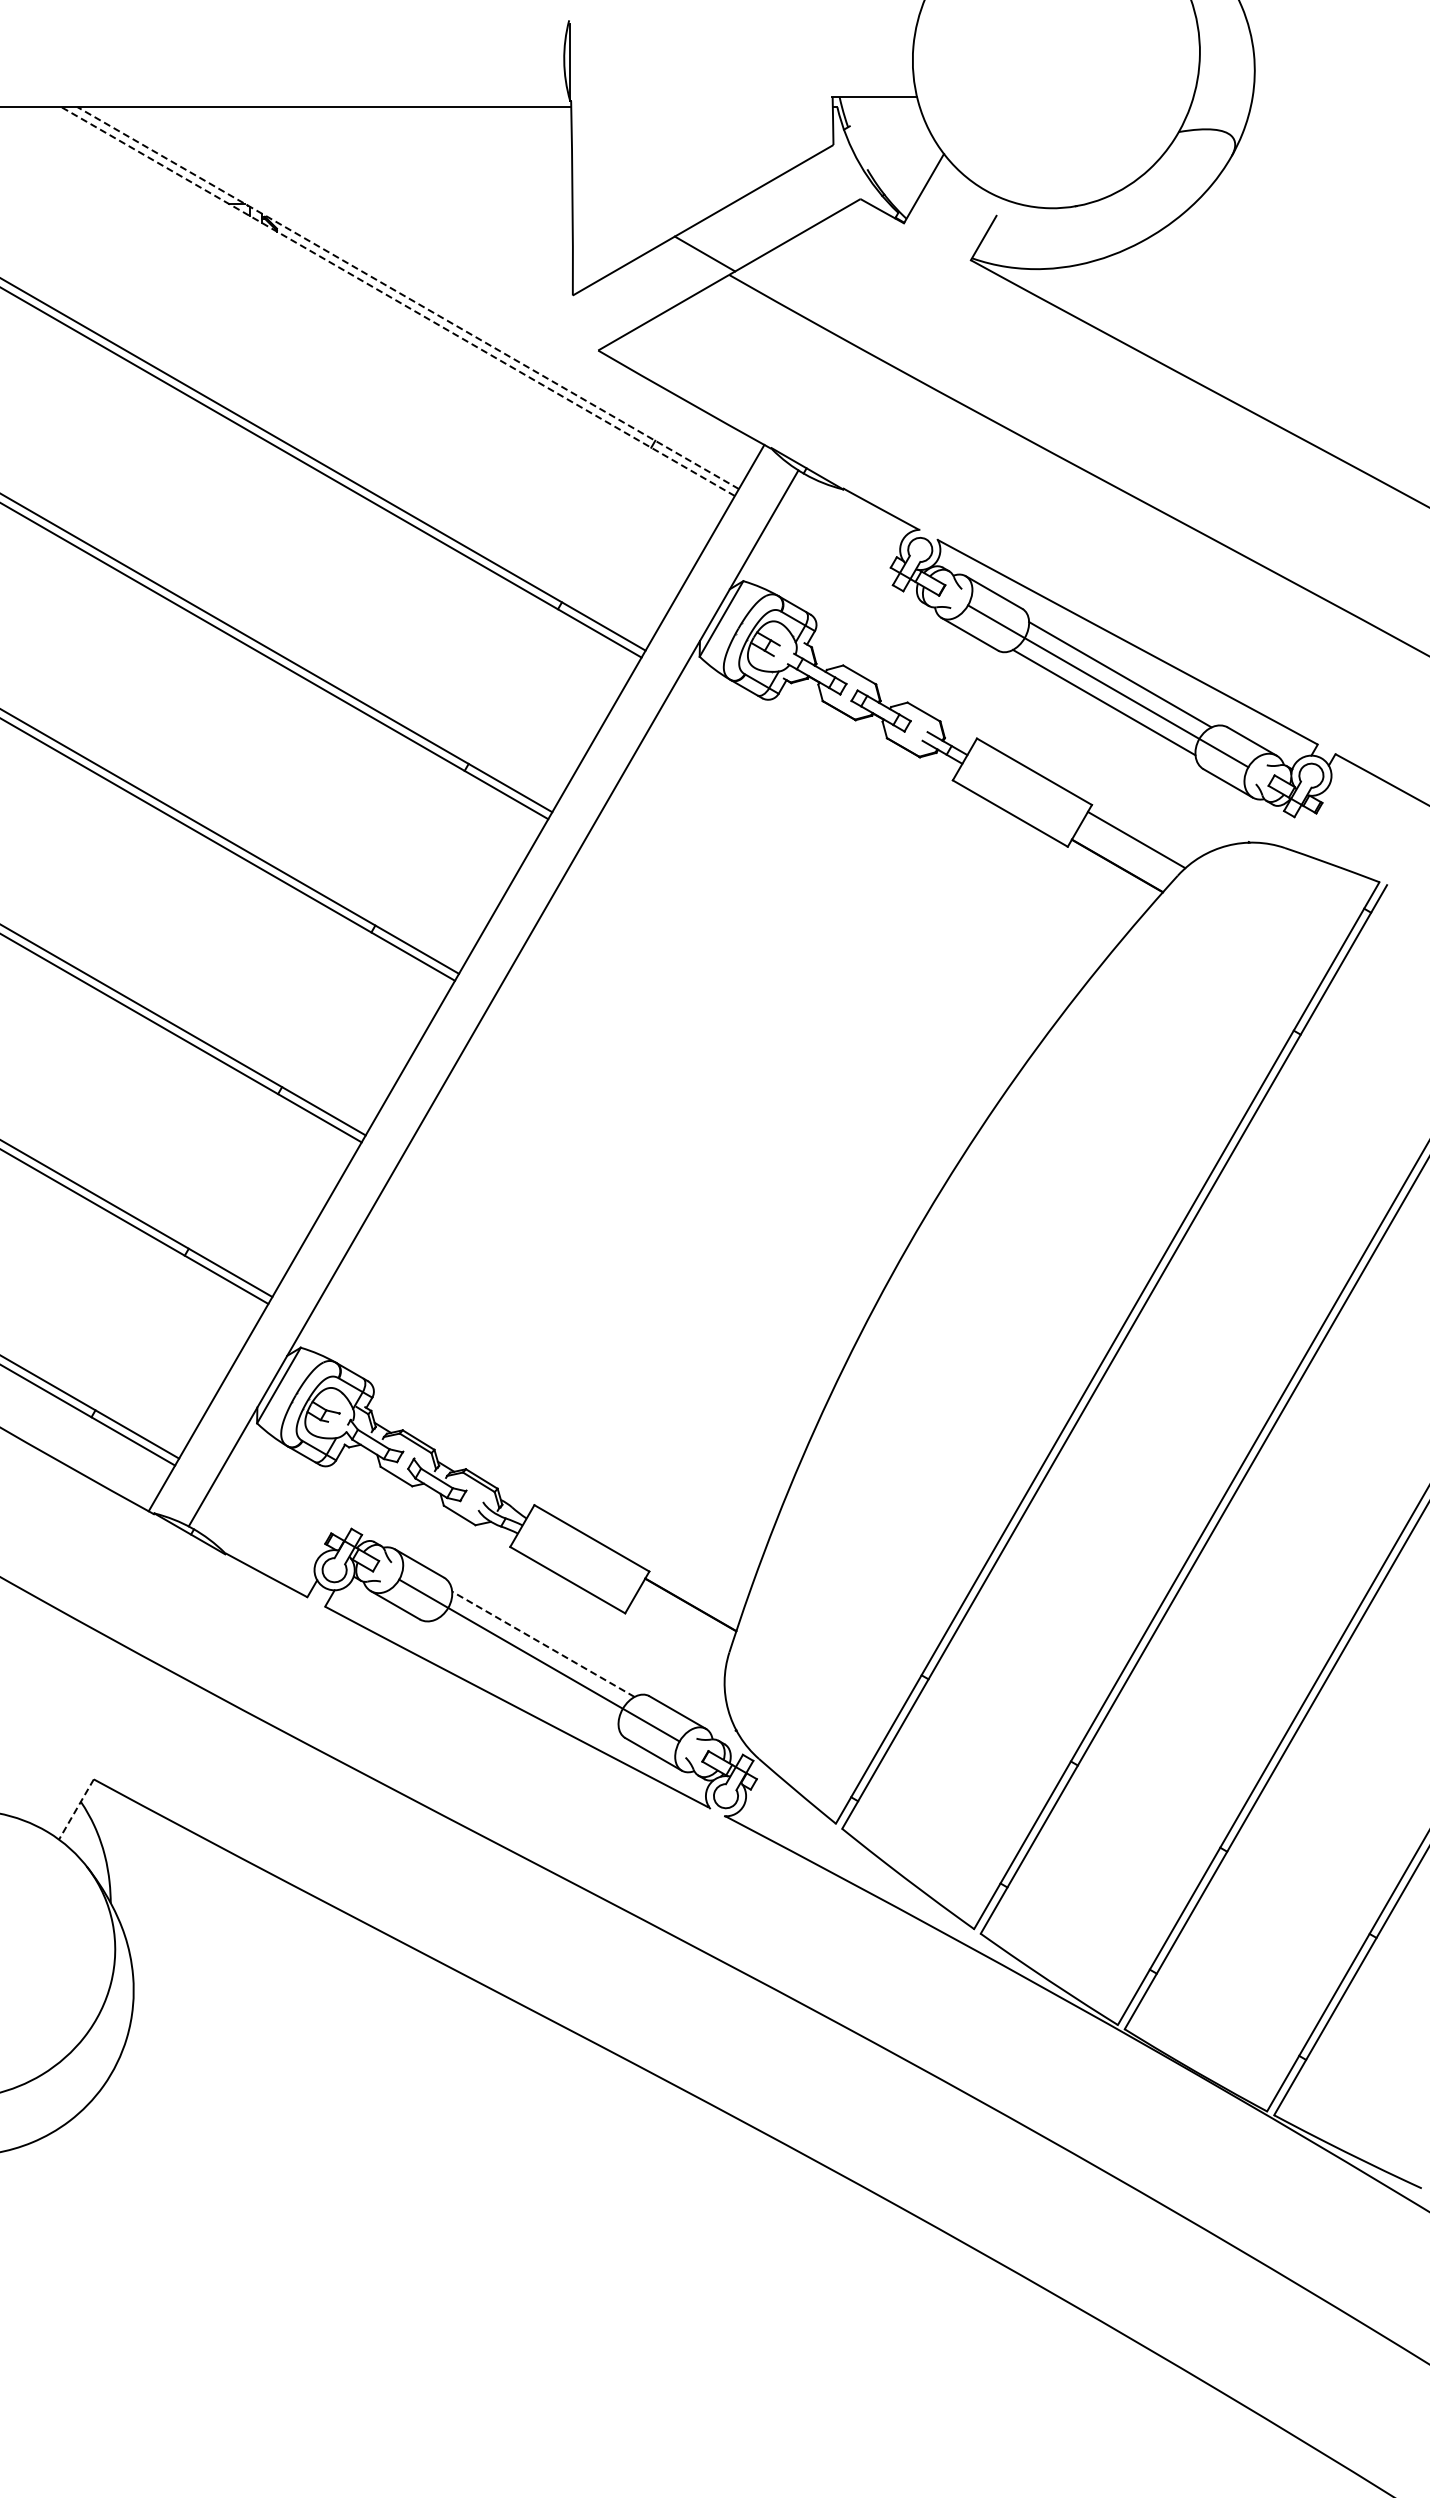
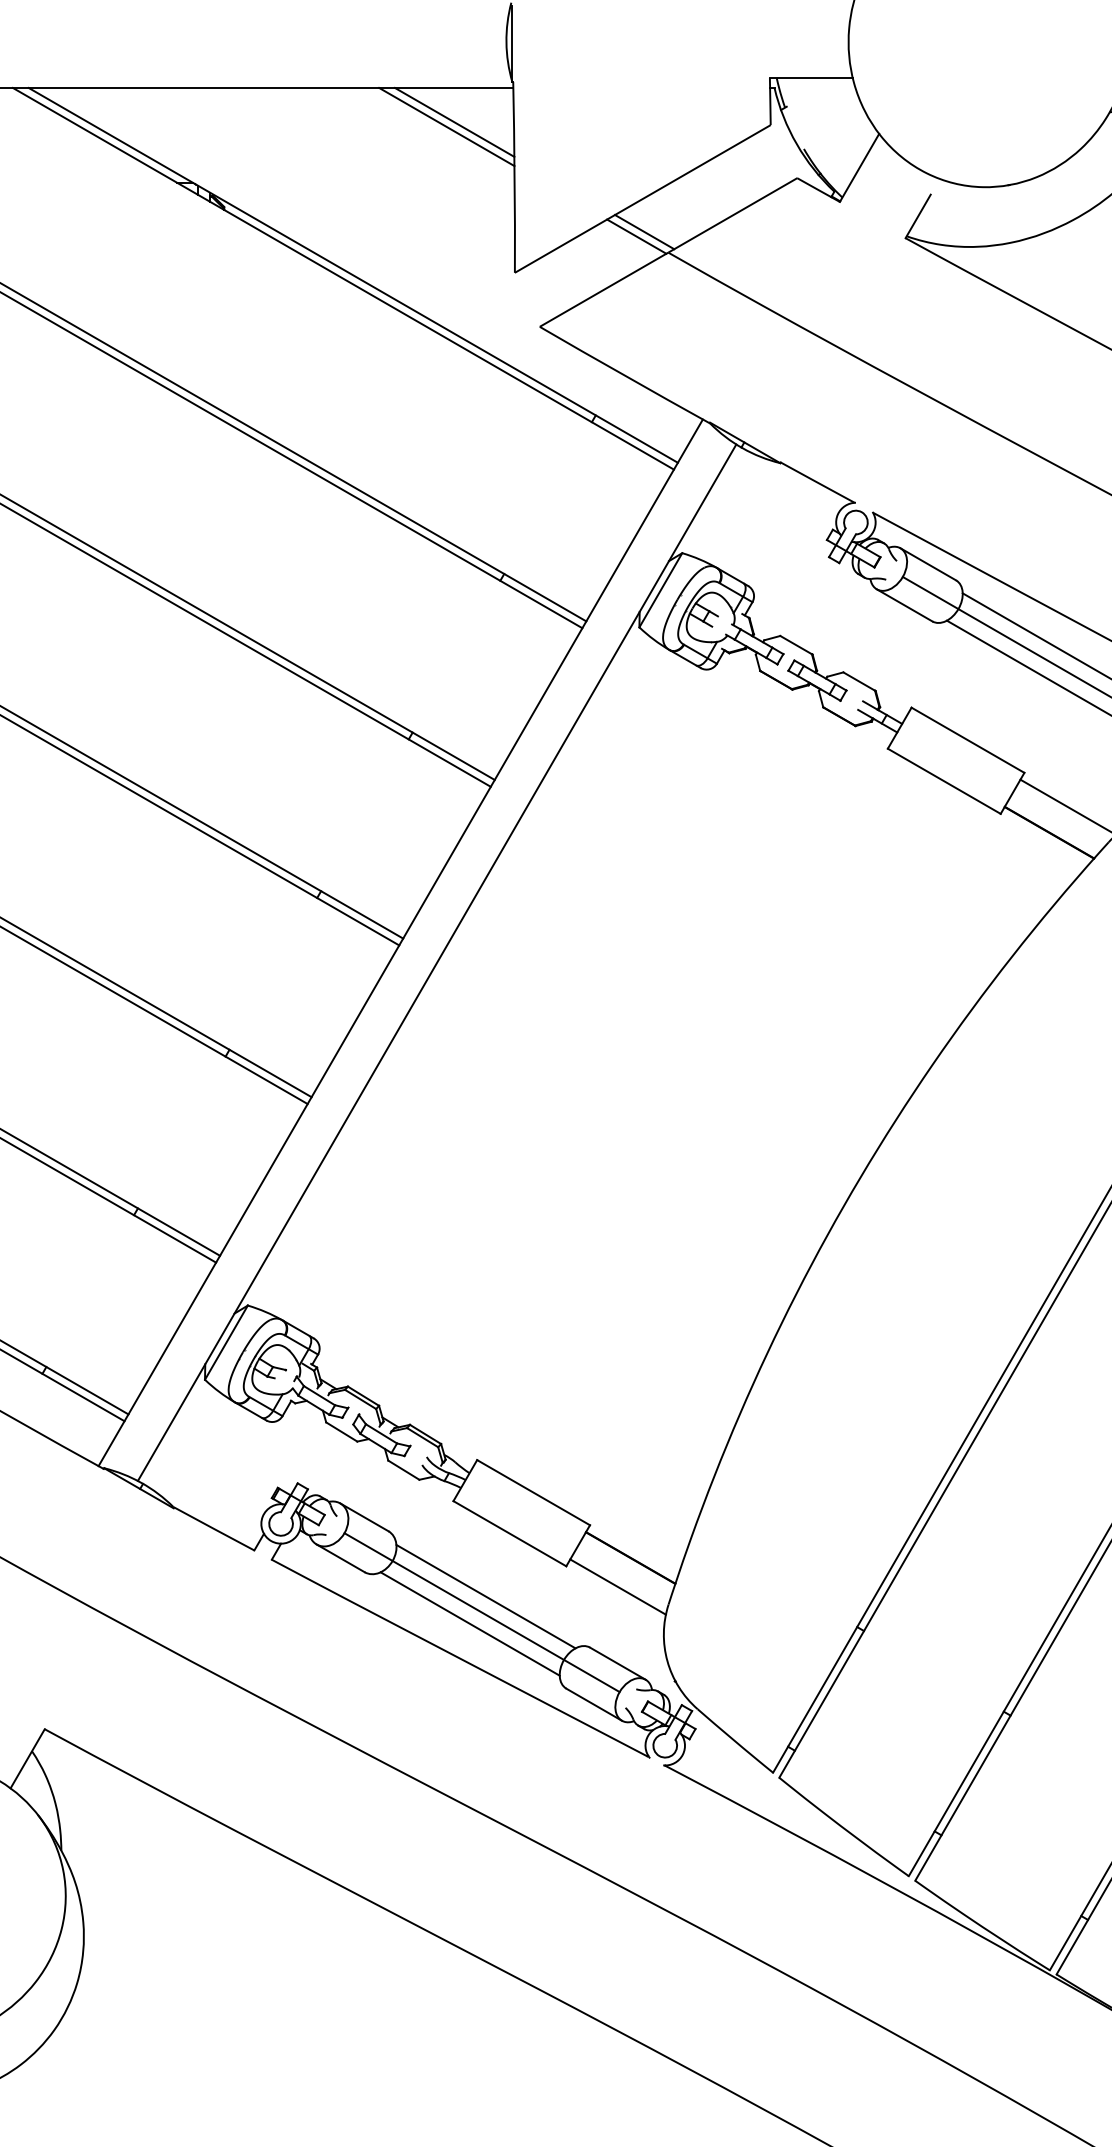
line: (511, 142) -> (454, 122), added
line: (503, 146) -> (446, 126), added
line: (696, 258) -> (636, 236), added
line: (408, 298) -> (353, 275), dashed -> solid
line: (398, 301) -> (343, 278), dashed -> solid
line: (677, 1634) -> (617, 1587), added
line: (542, 1644) -> (485, 1596), dashed -> solid
line: (527, 1671) -> (470, 1623), added
line: (76, 1809) -> (27, 1758), dashed -> solid

